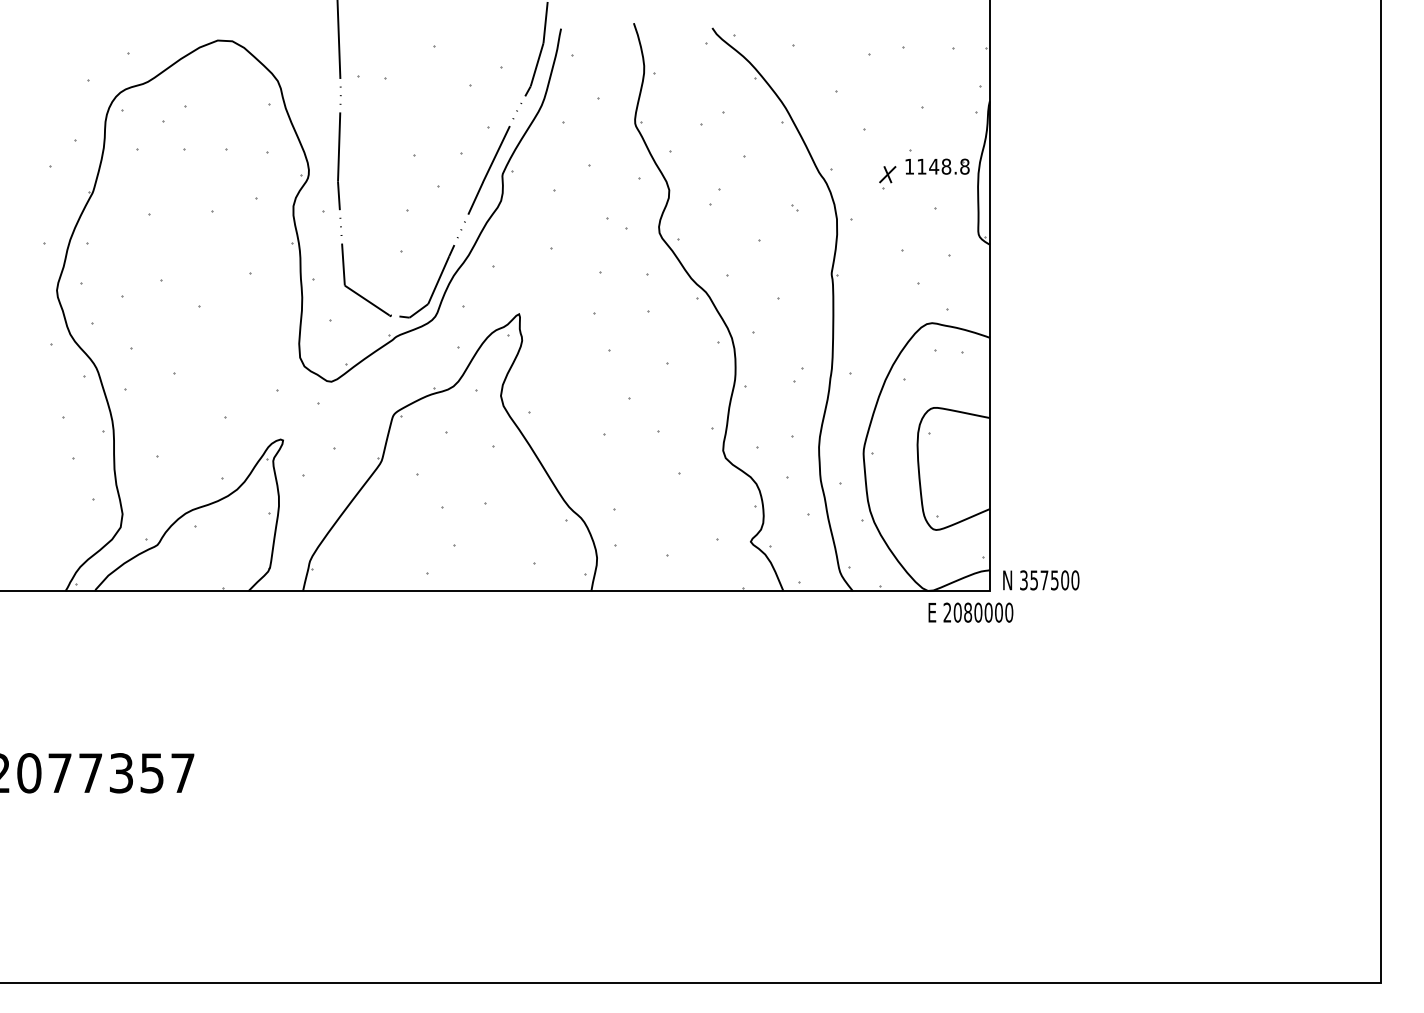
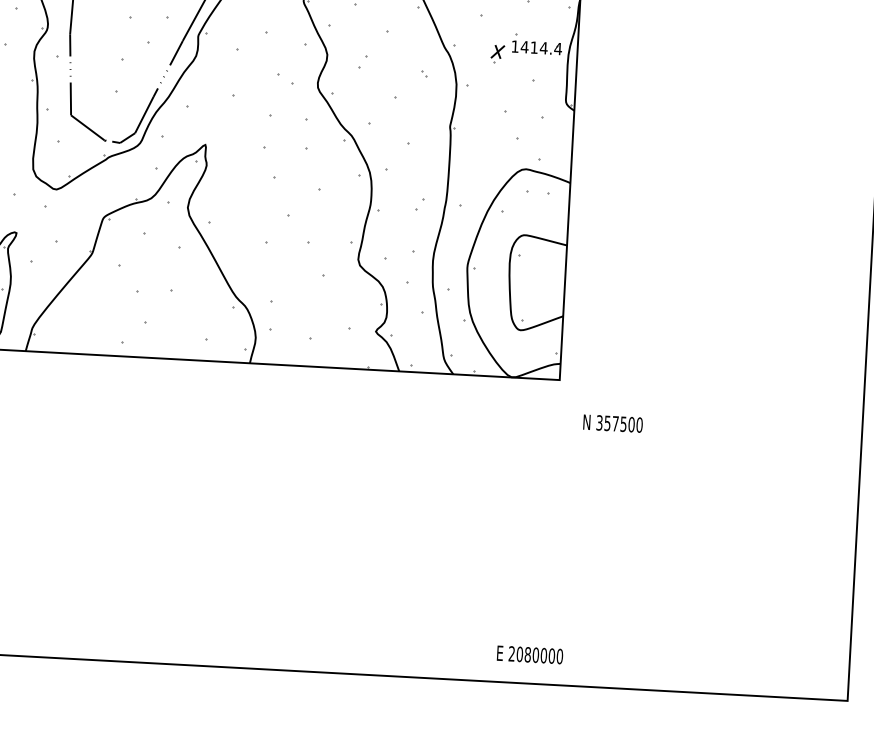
text: (942, 166) -> (540, 47), 1148.8 -> 1414.4
text: (1041, 580) -> (613, 423), moved
text: (970, 612) -> (529, 654), moved

